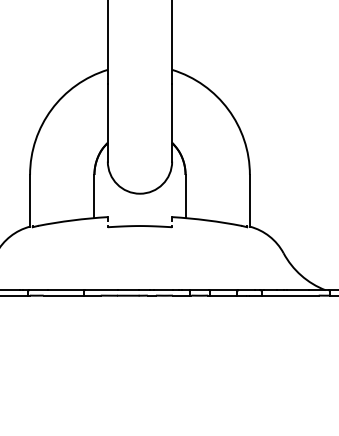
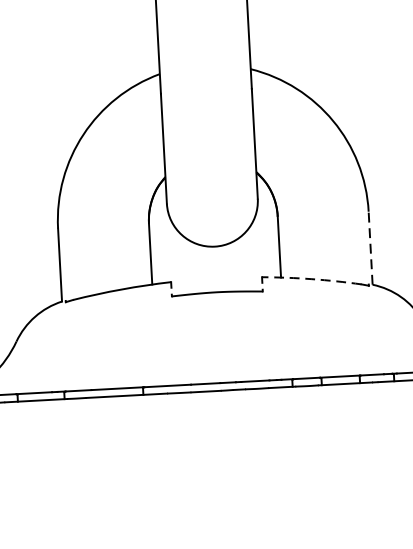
line: (249, 200) -> (370, 247), solid -> dashed
arc: (207, 220) -> (312, 279), solid -> dashed

